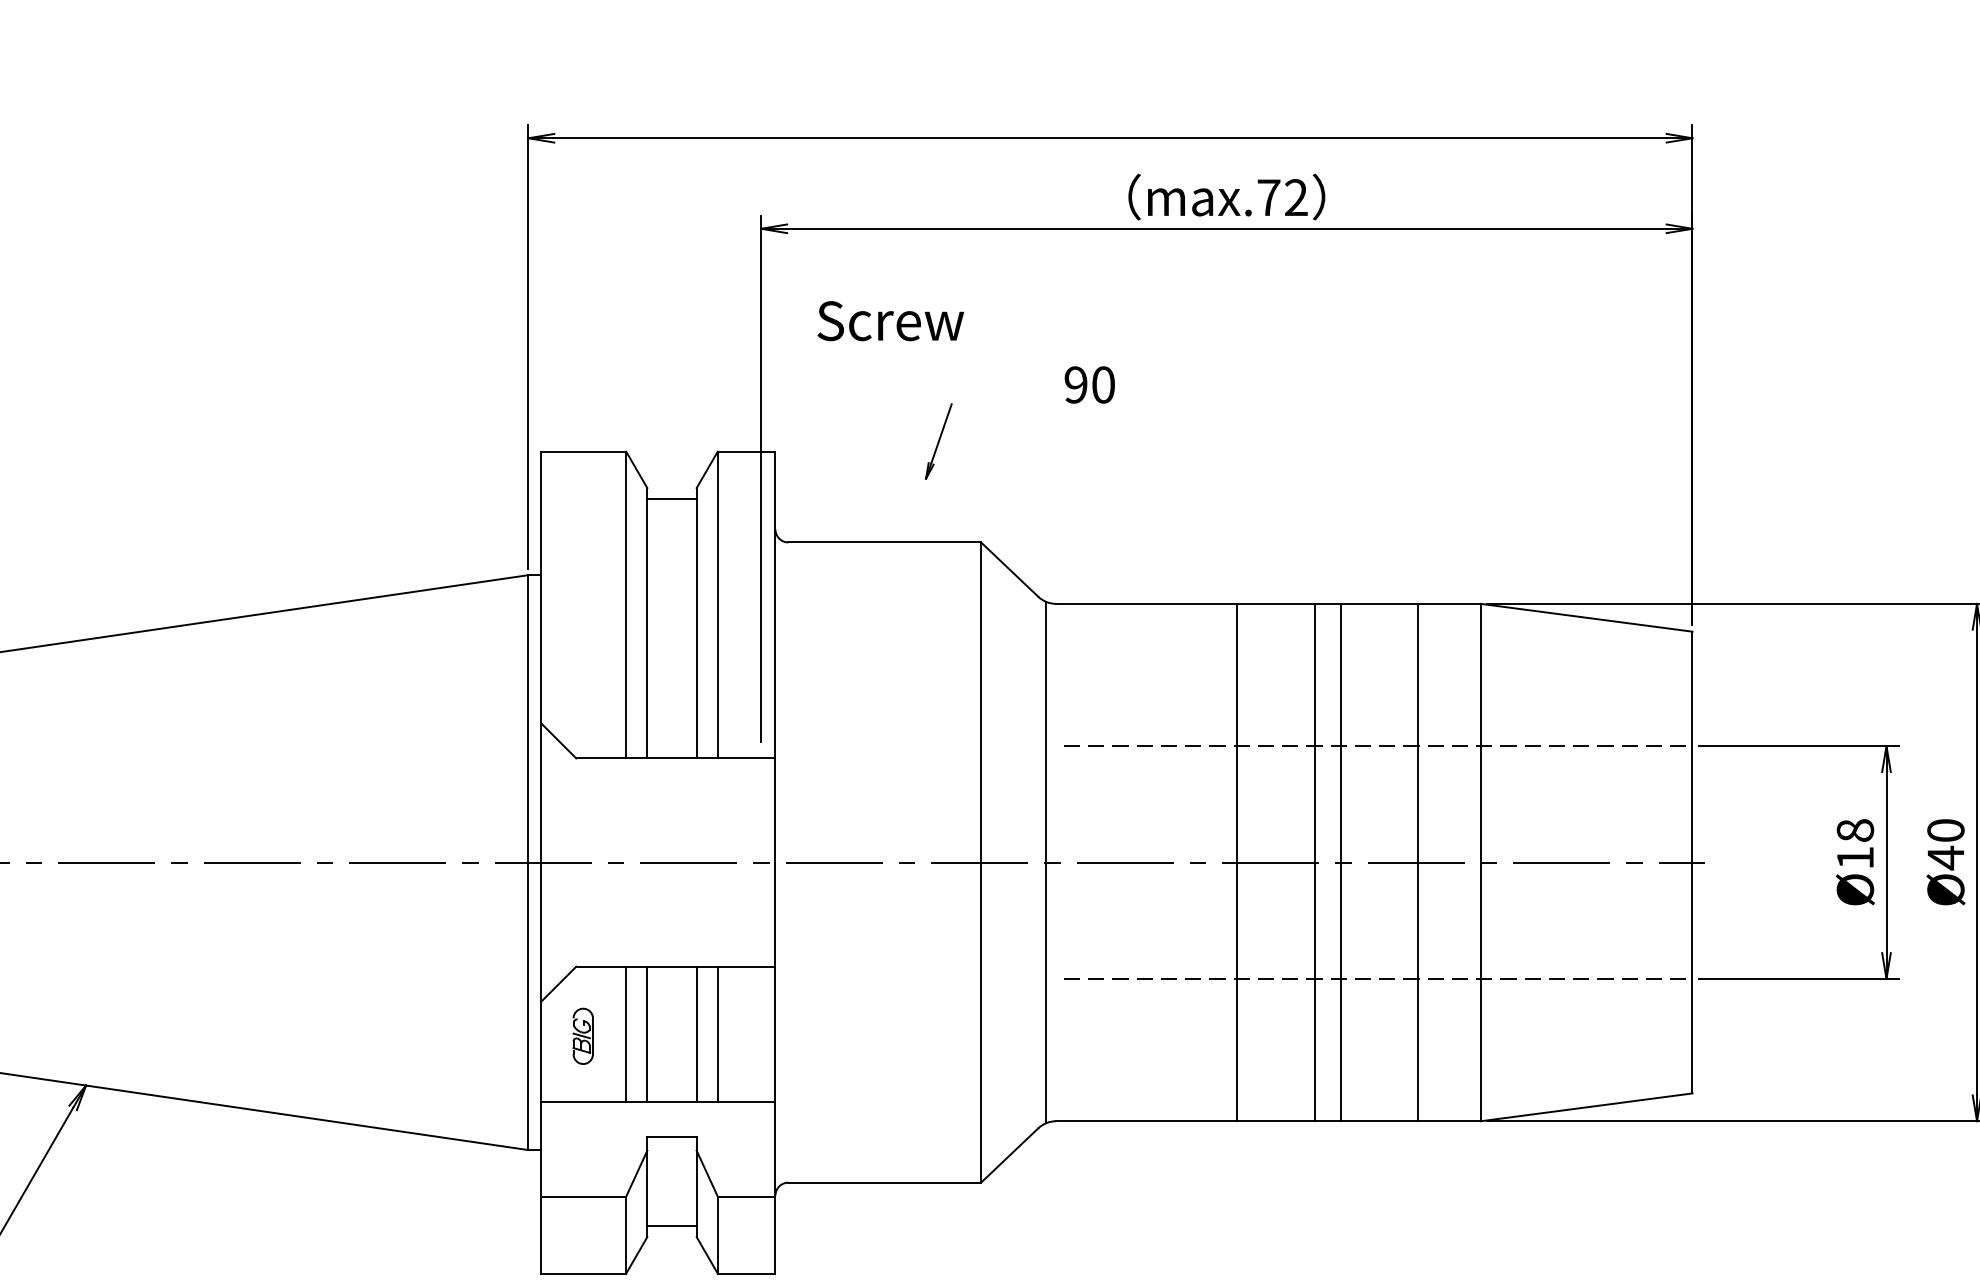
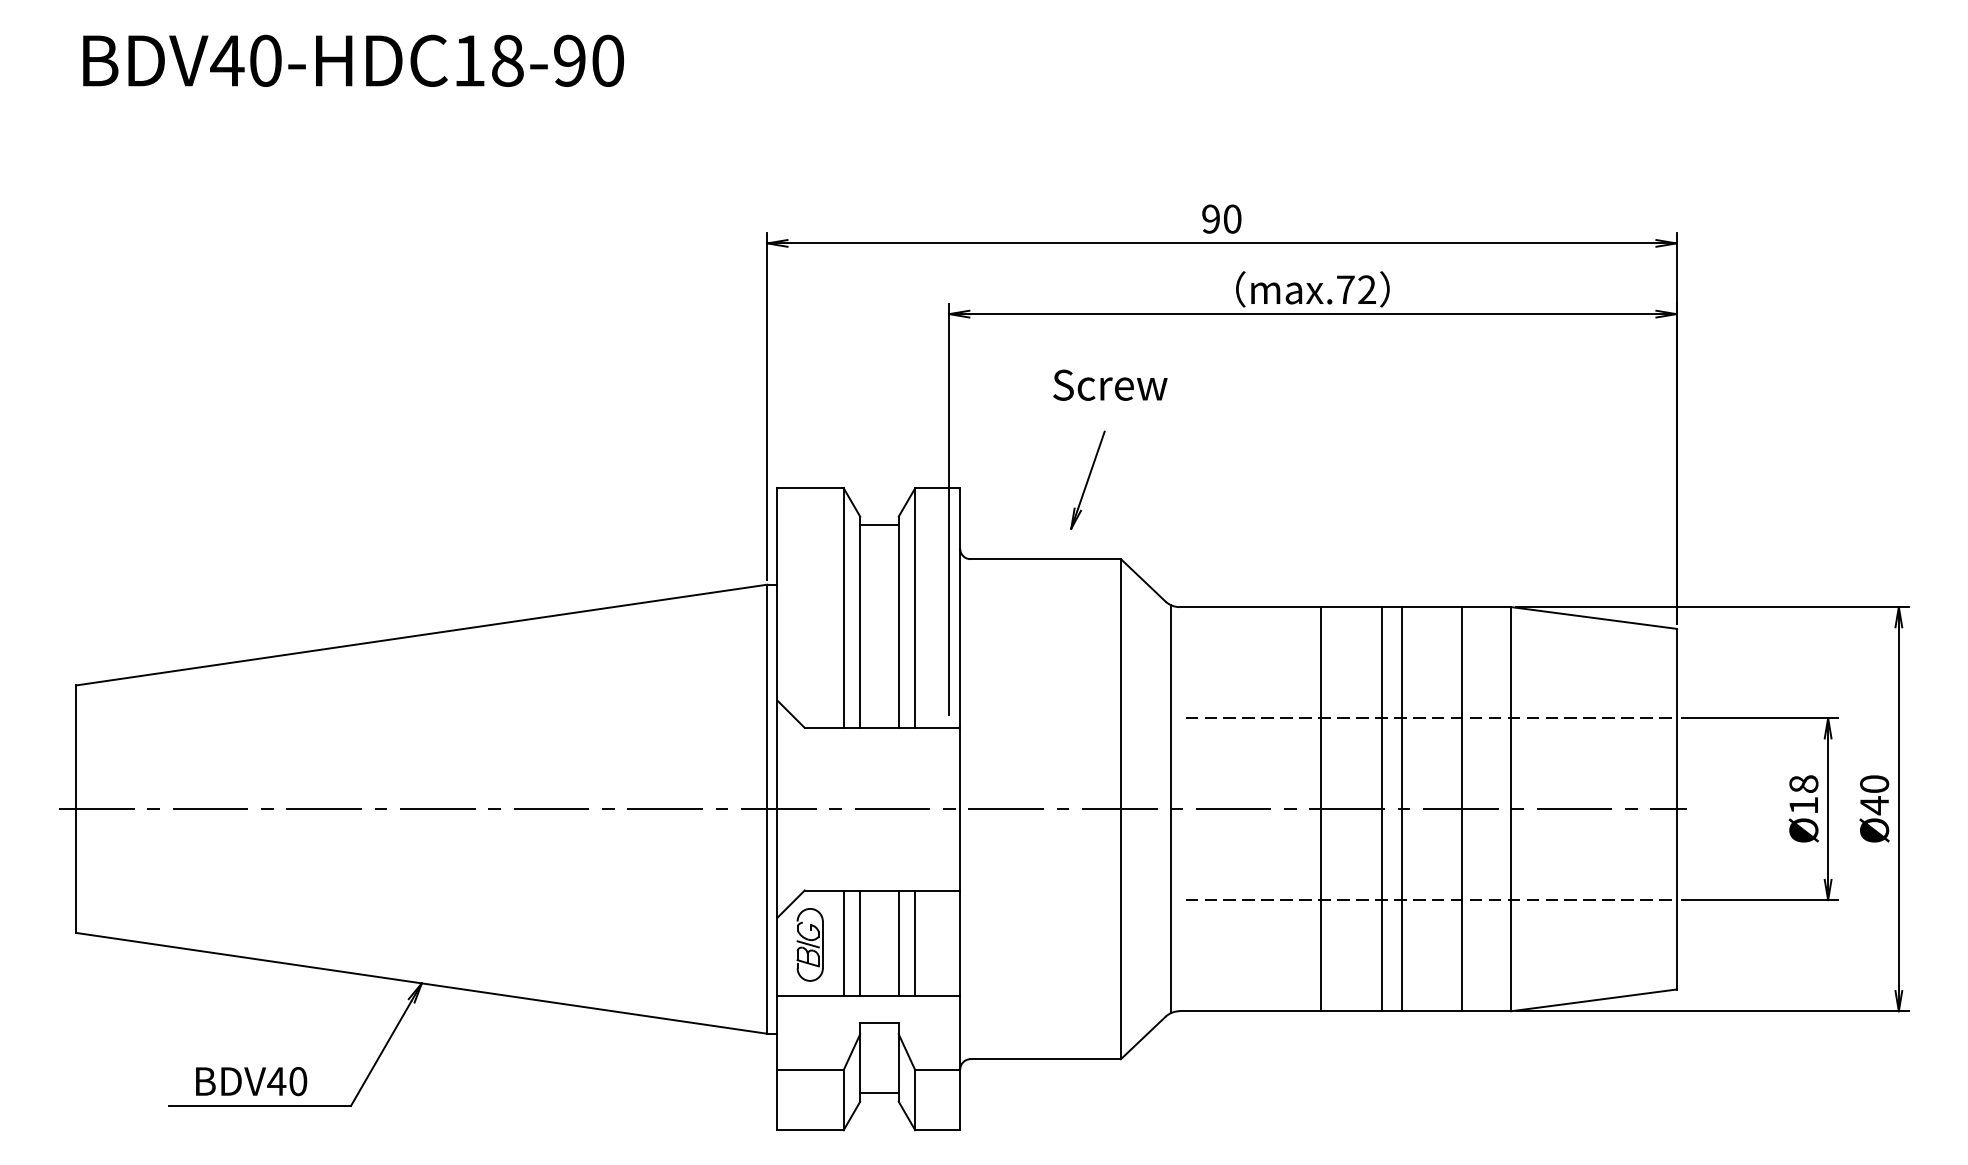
text: (890, 320) -> (1110, 384), moved
text: (1089, 384) -> (1221, 218), moved
part: (938, 440) -> (1087, 479), size x1.67
part: (582, 1035) -> (809, 944), size x1.67

